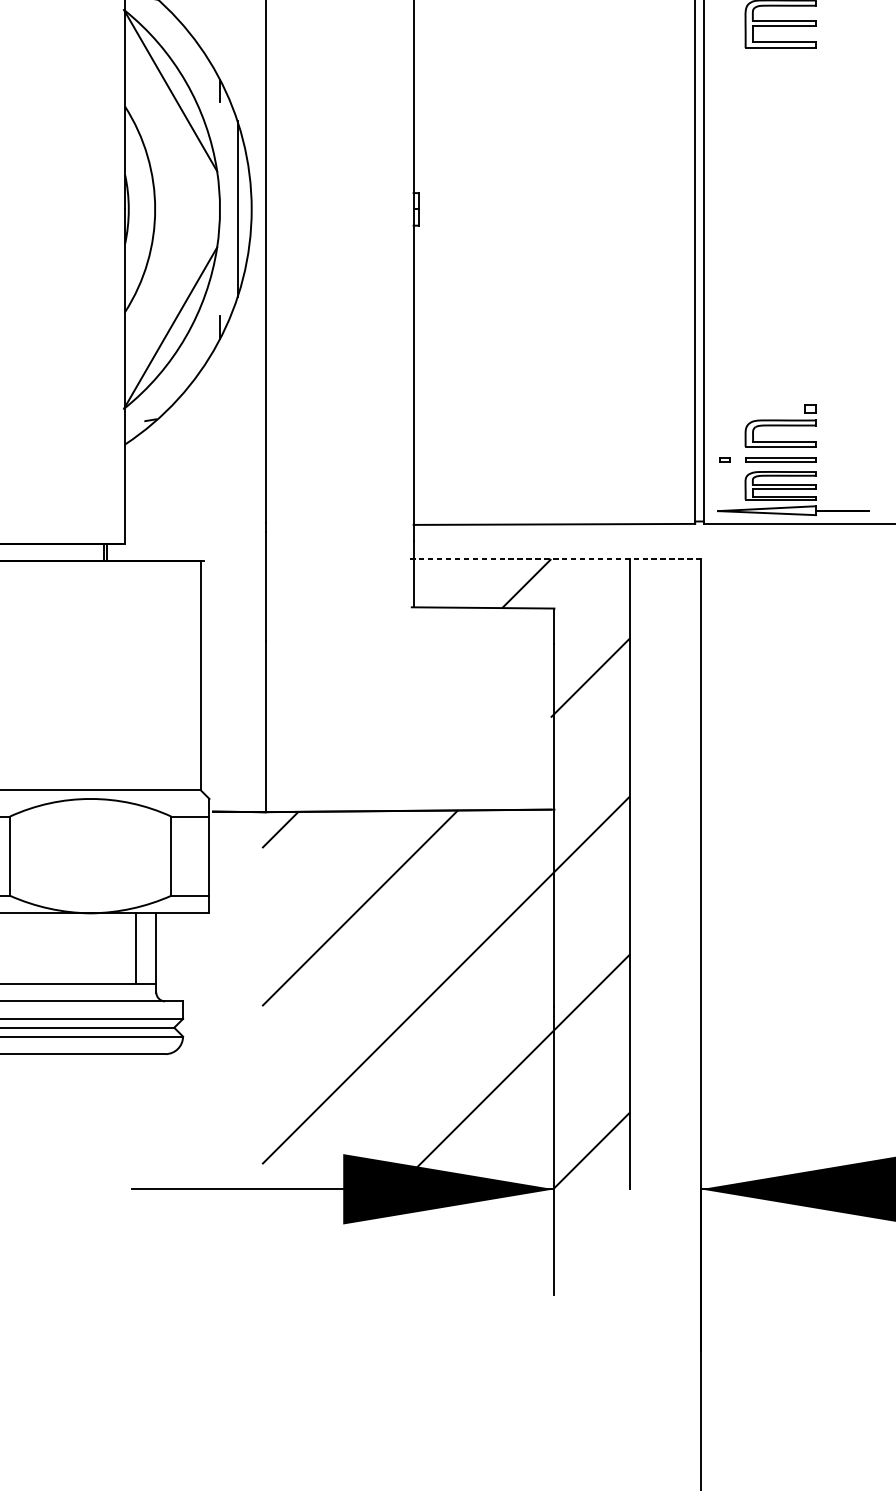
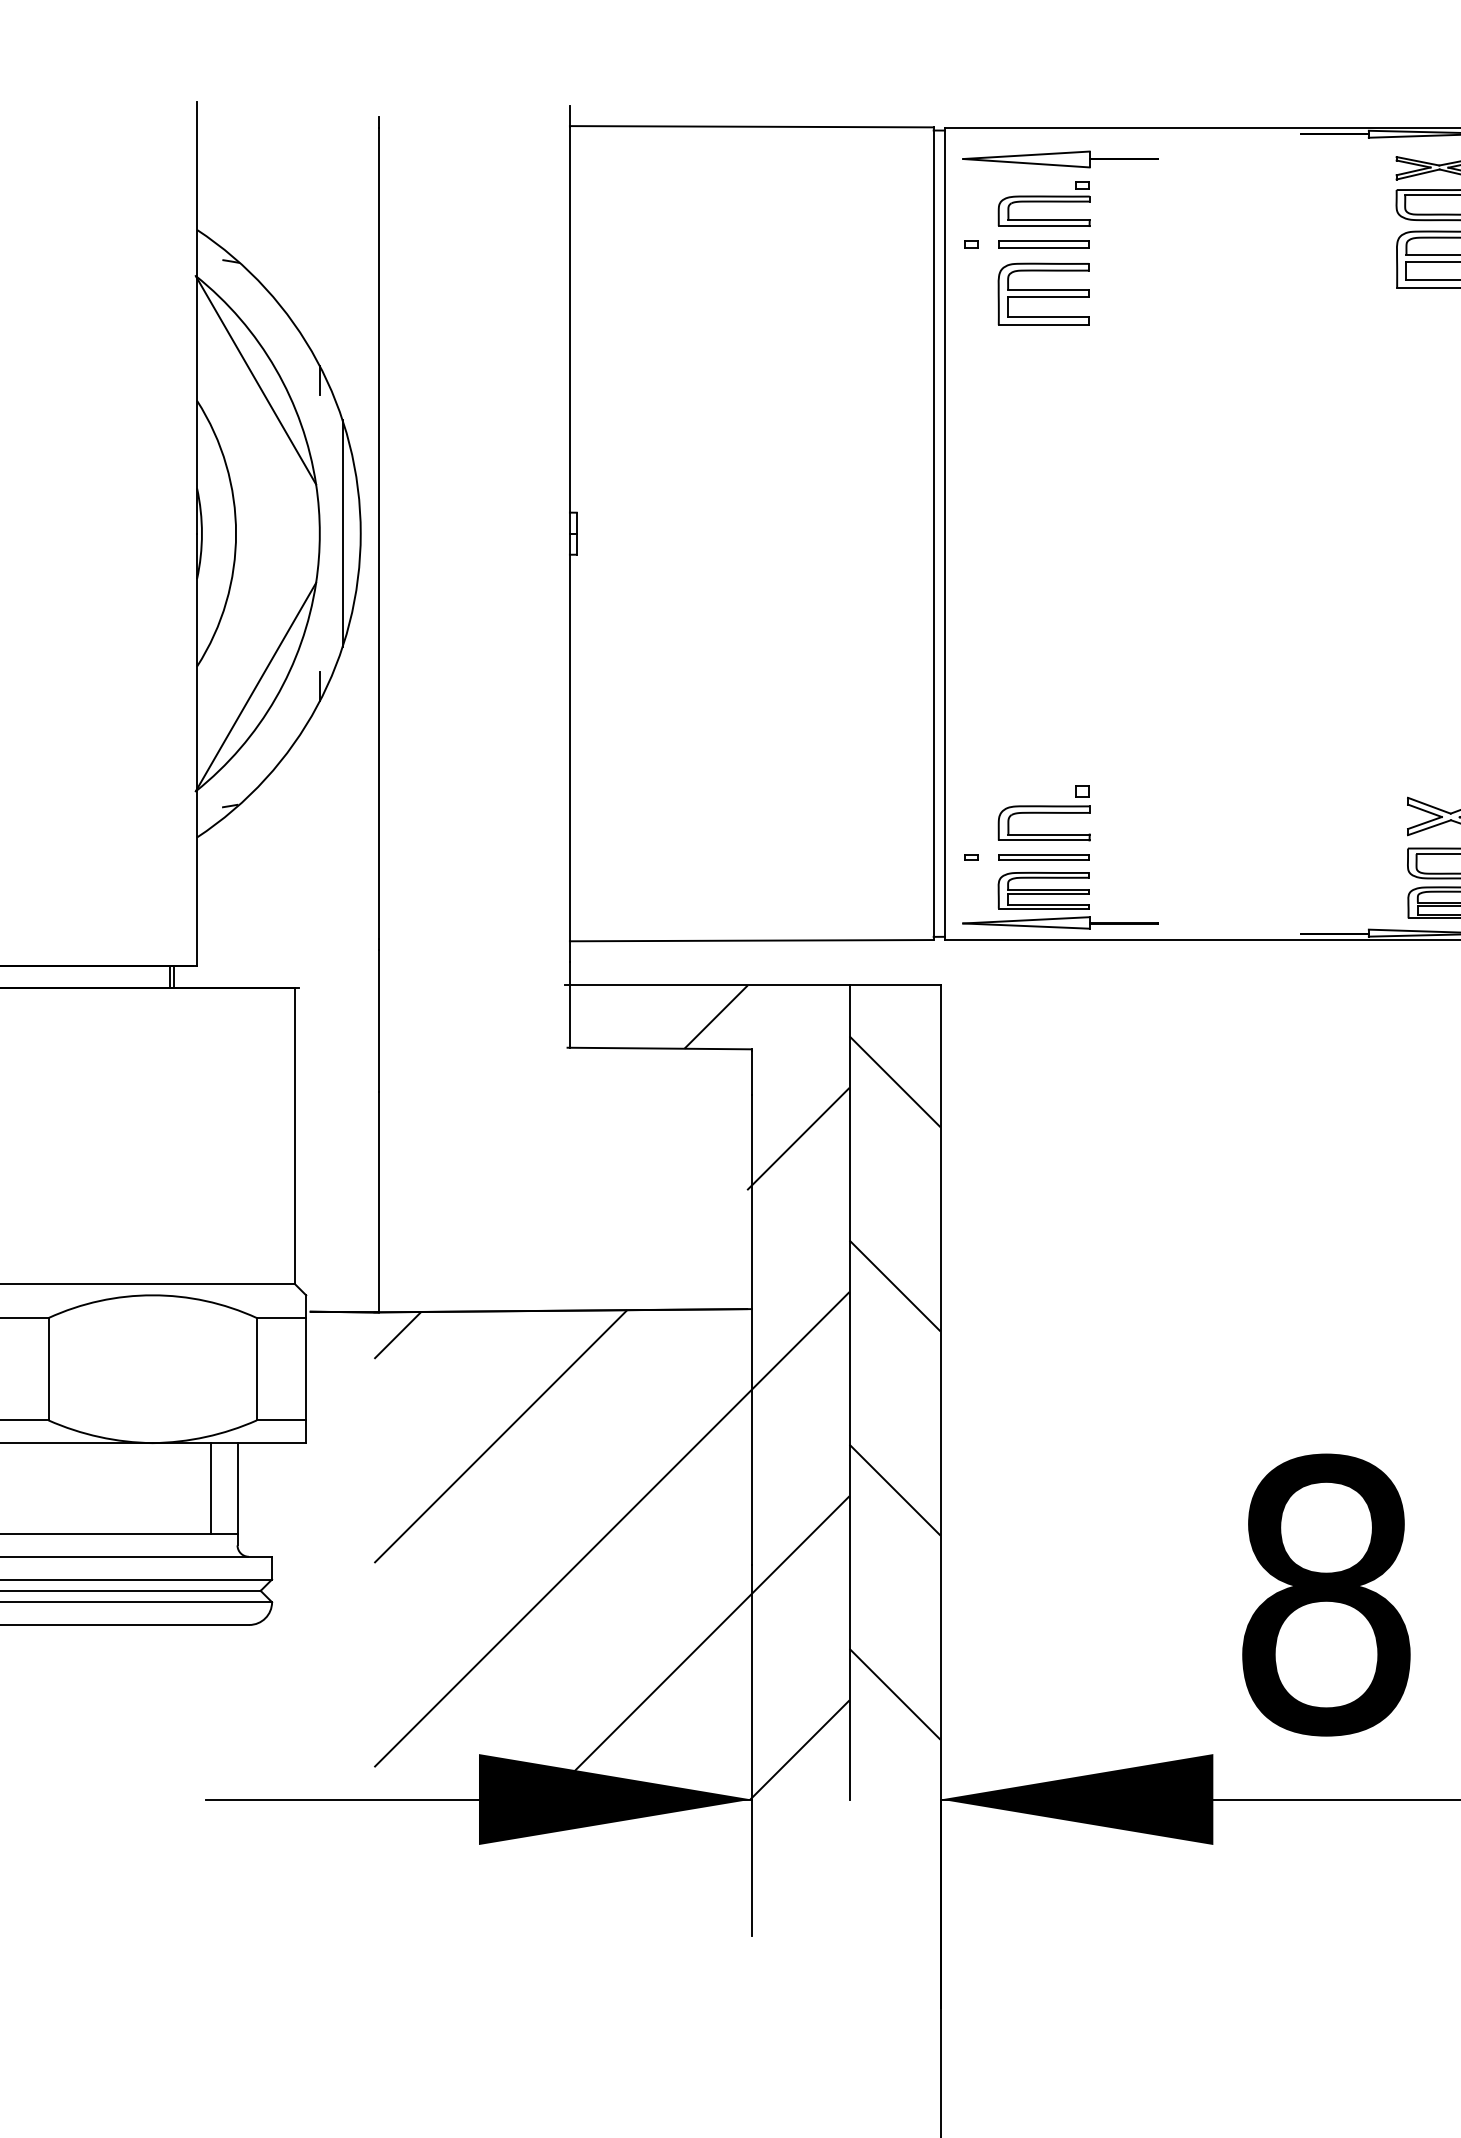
line: (554, 559) -> (752, 985), dashed -> solid
hatch: (664, 870) -> (894, 1387), added

